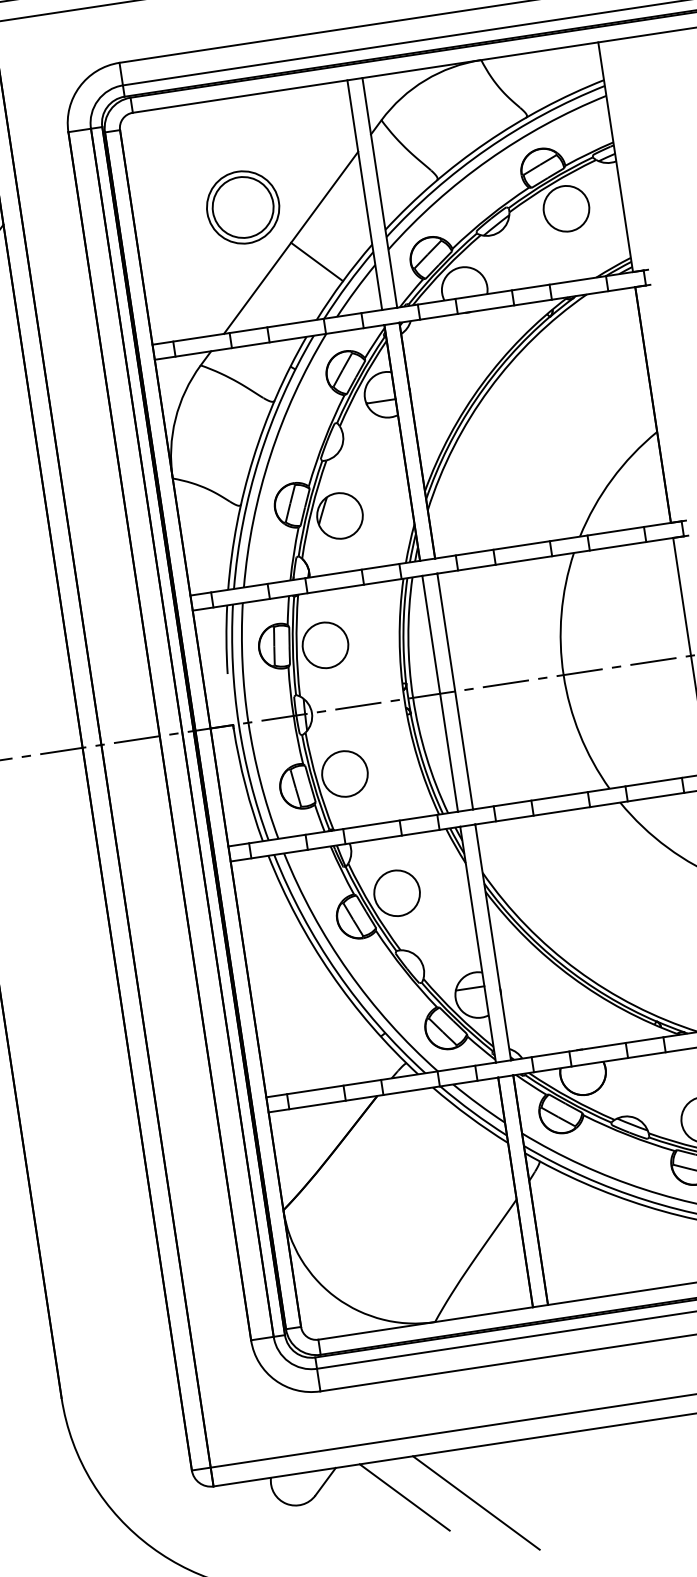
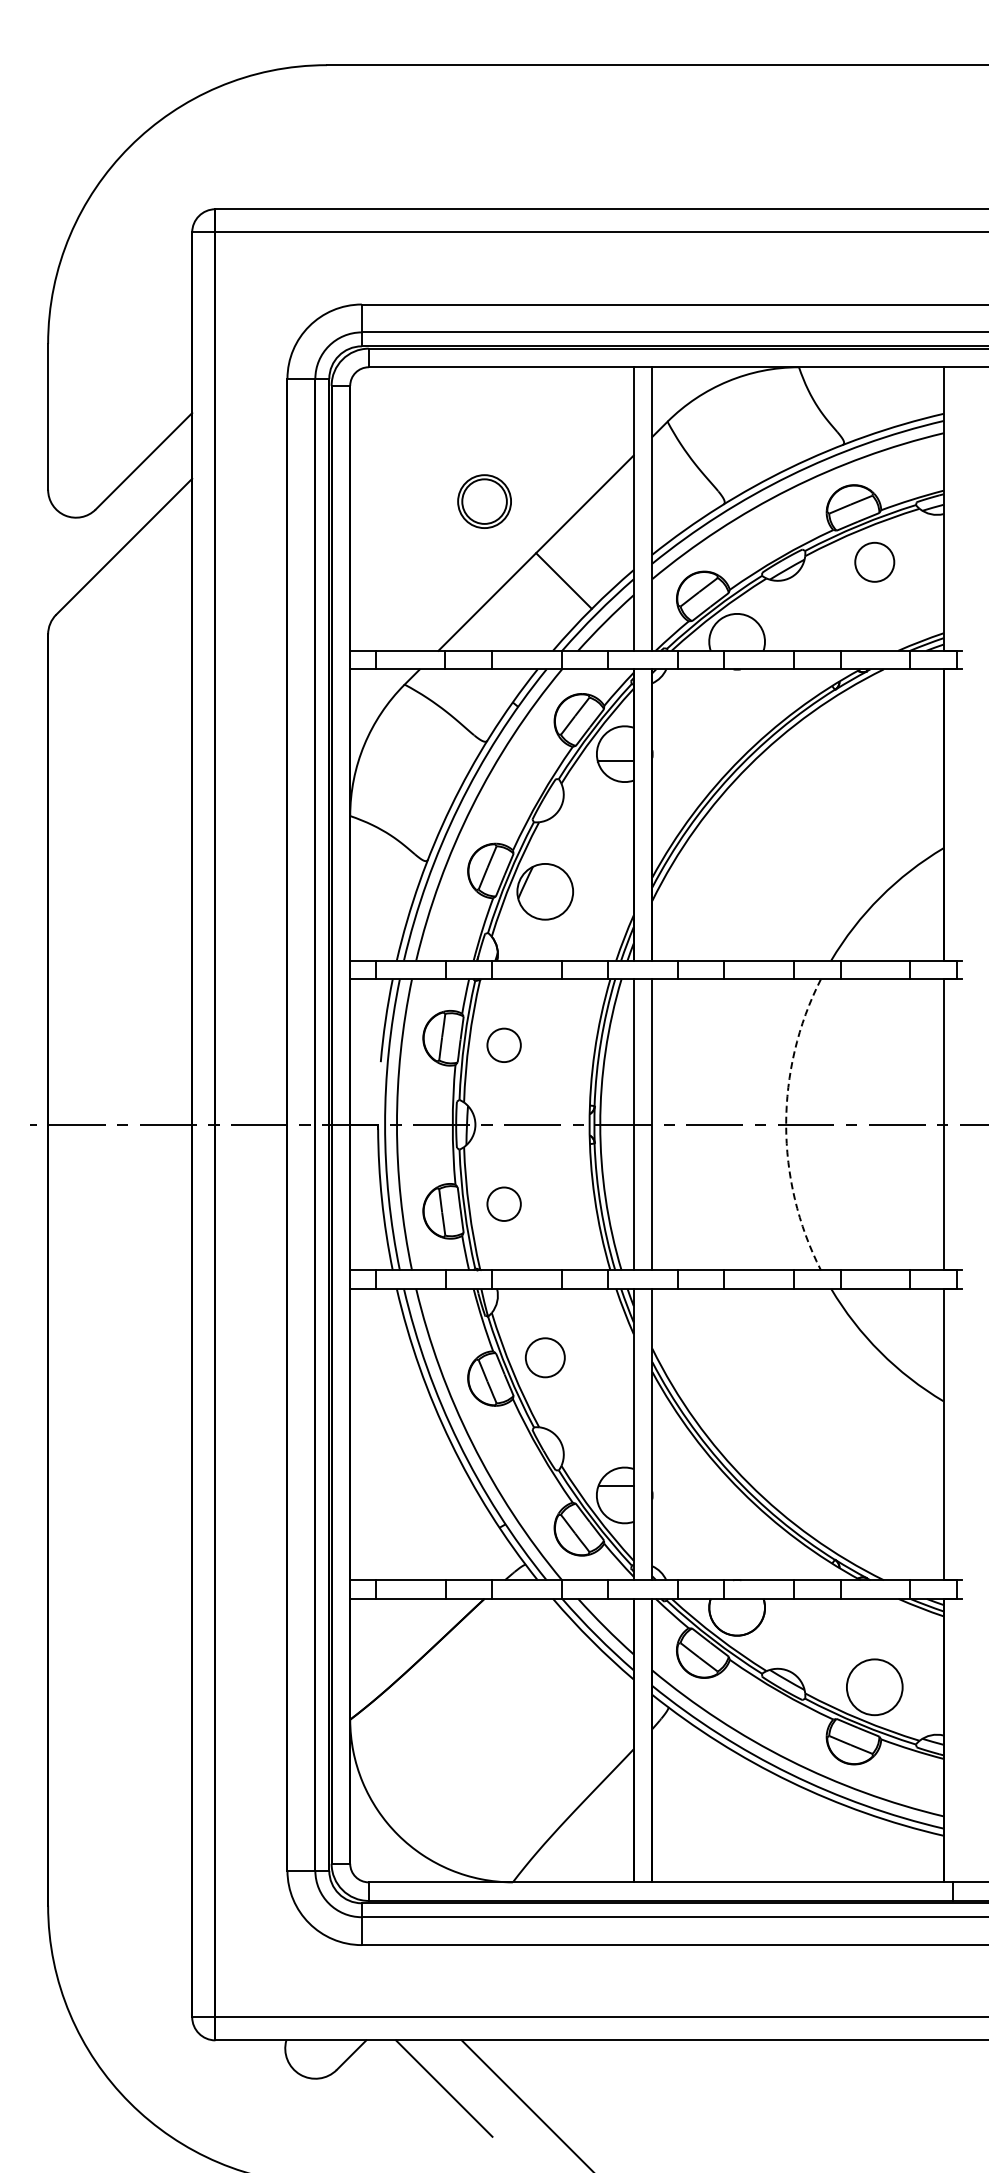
part: (242, 207) -> (484, 501), size x0.6
circle: (566, 208) -> (874, 562), size x0.7
circle: (325, 645) -> (504, 1045), size x0.6
arc: (563, 674) -> (786, 1124), solid -> dashed
circle: (345, 774) -> (504, 1204), size x0.6
circle: (397, 893) -> (545, 1357), size x0.7

